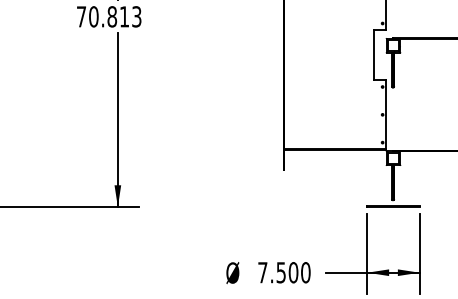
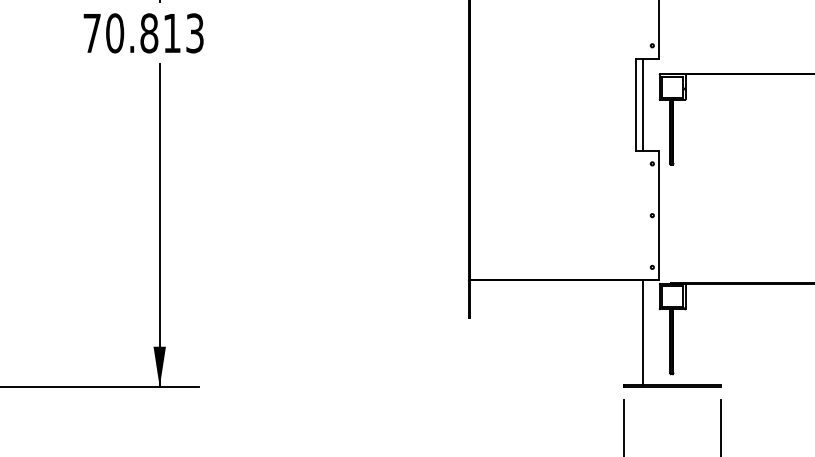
line: (377, 55) -> (642, 105), added
line: (377, 177) -> (642, 332), added

